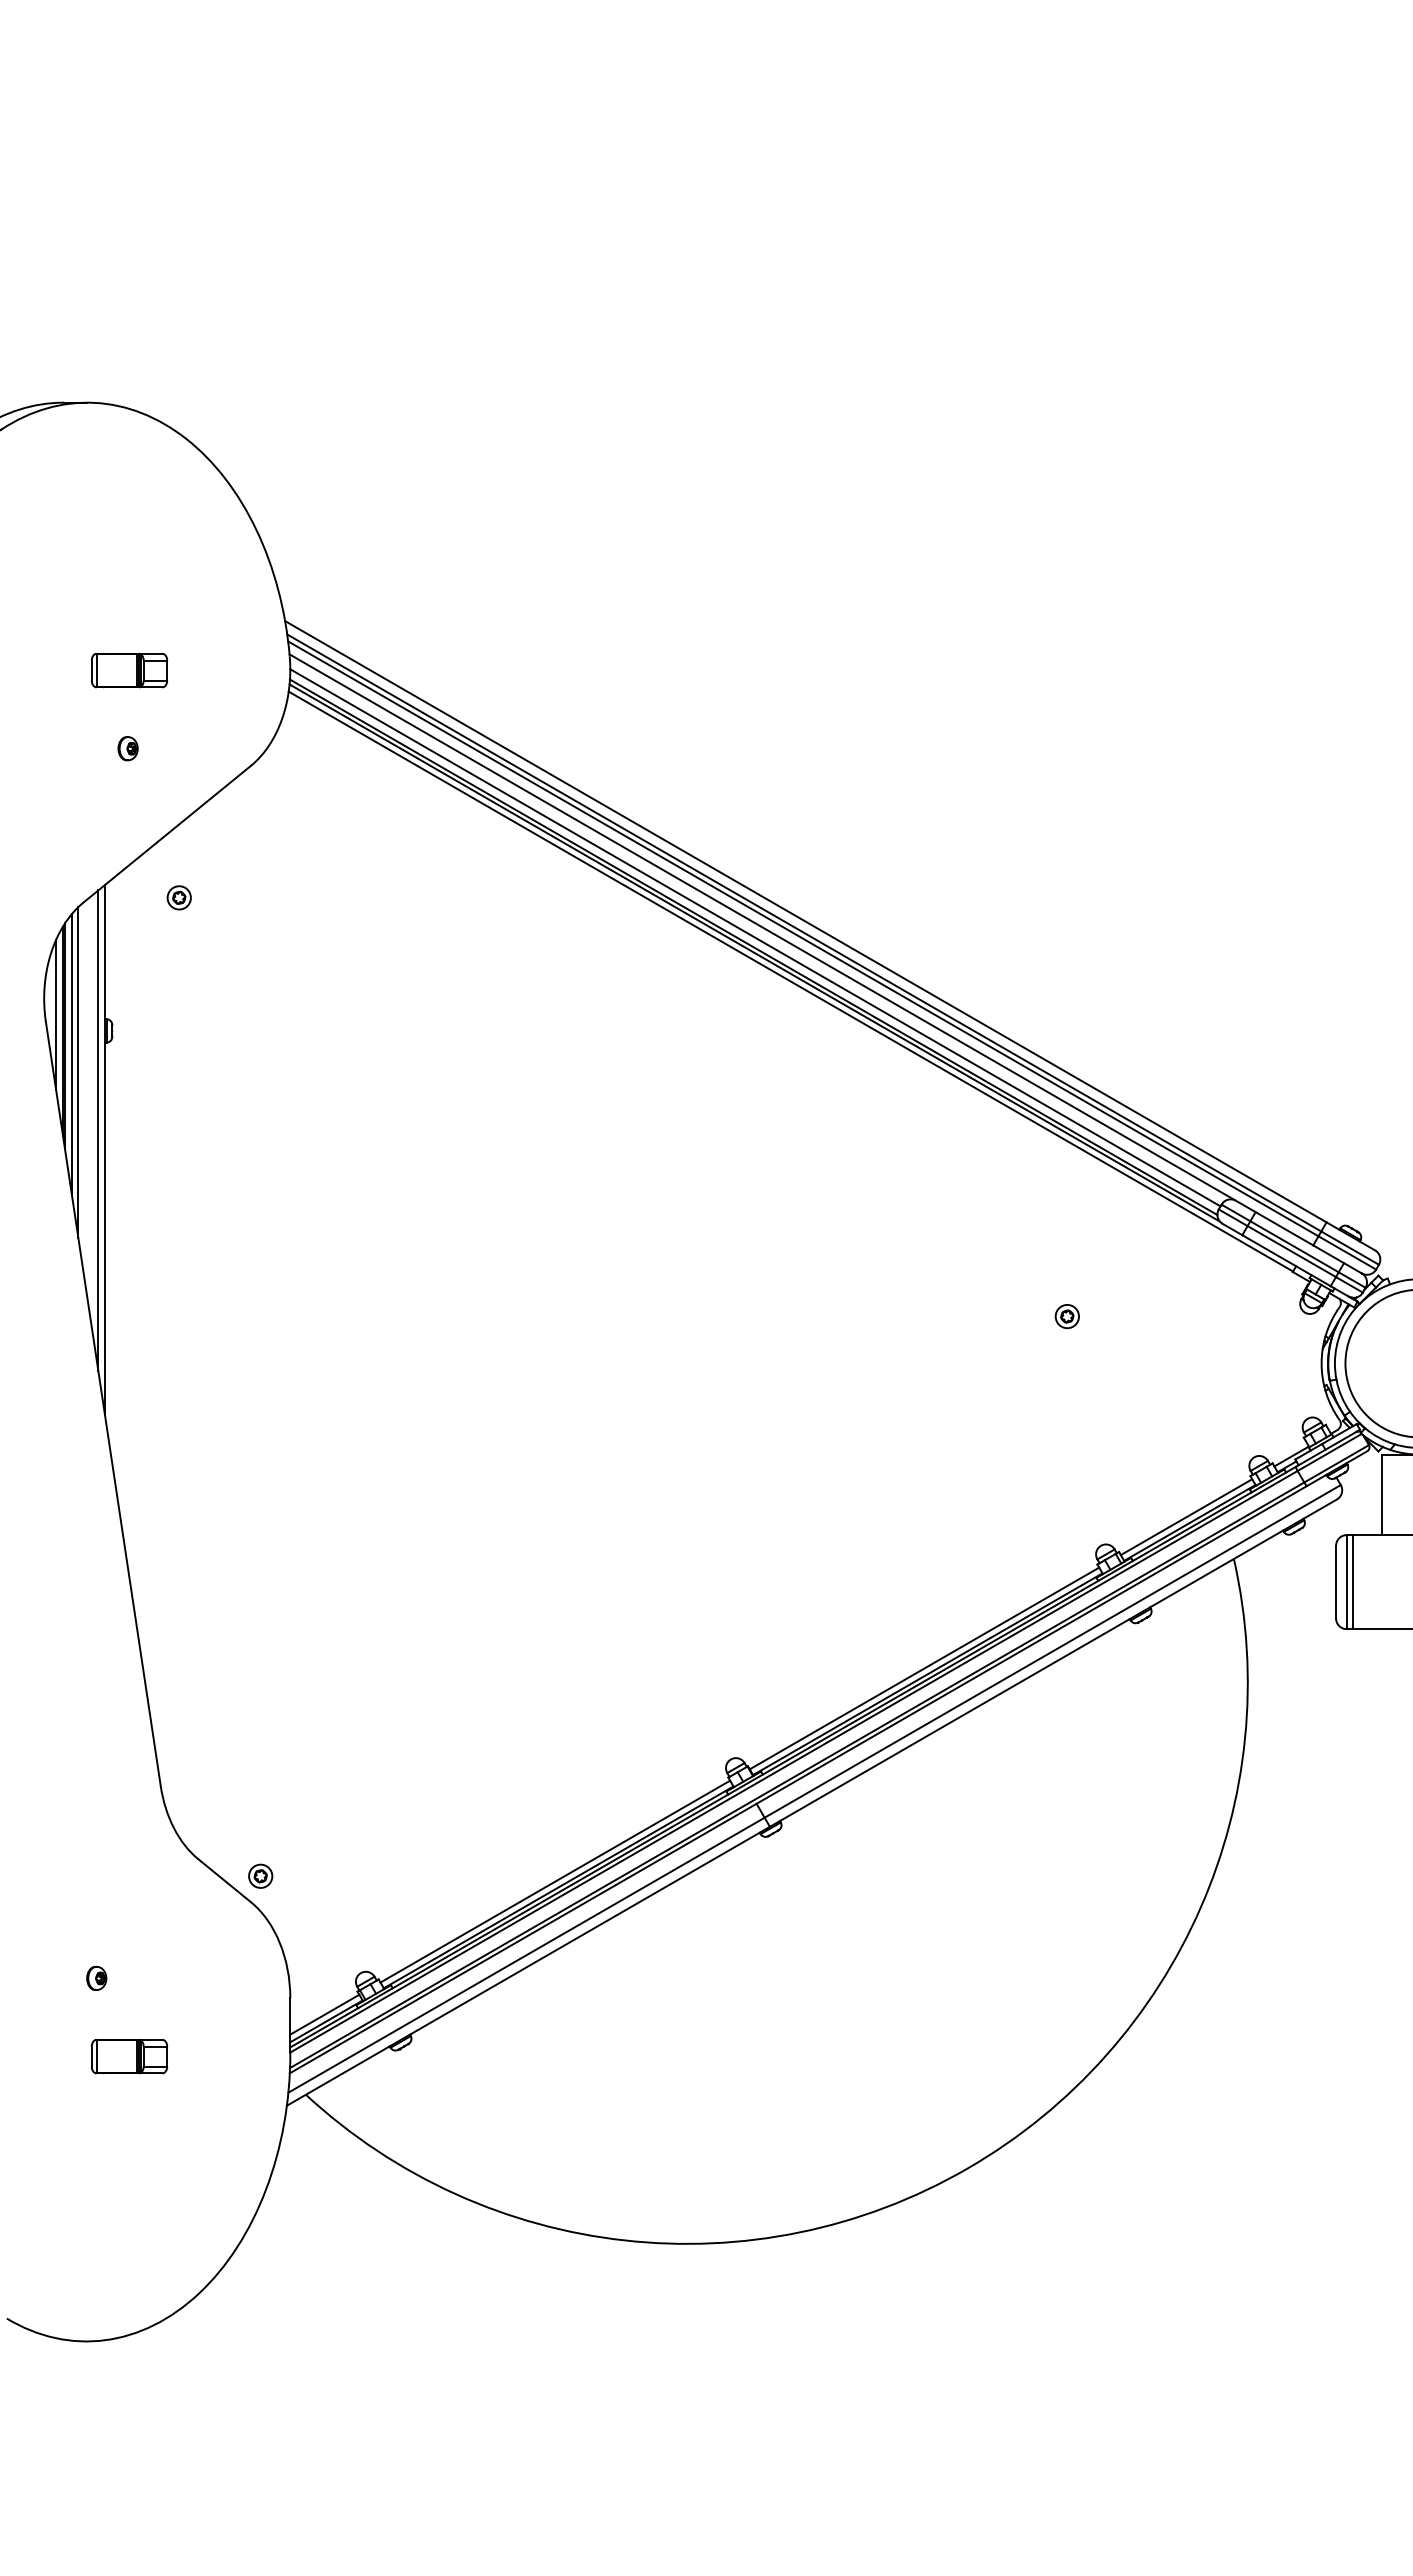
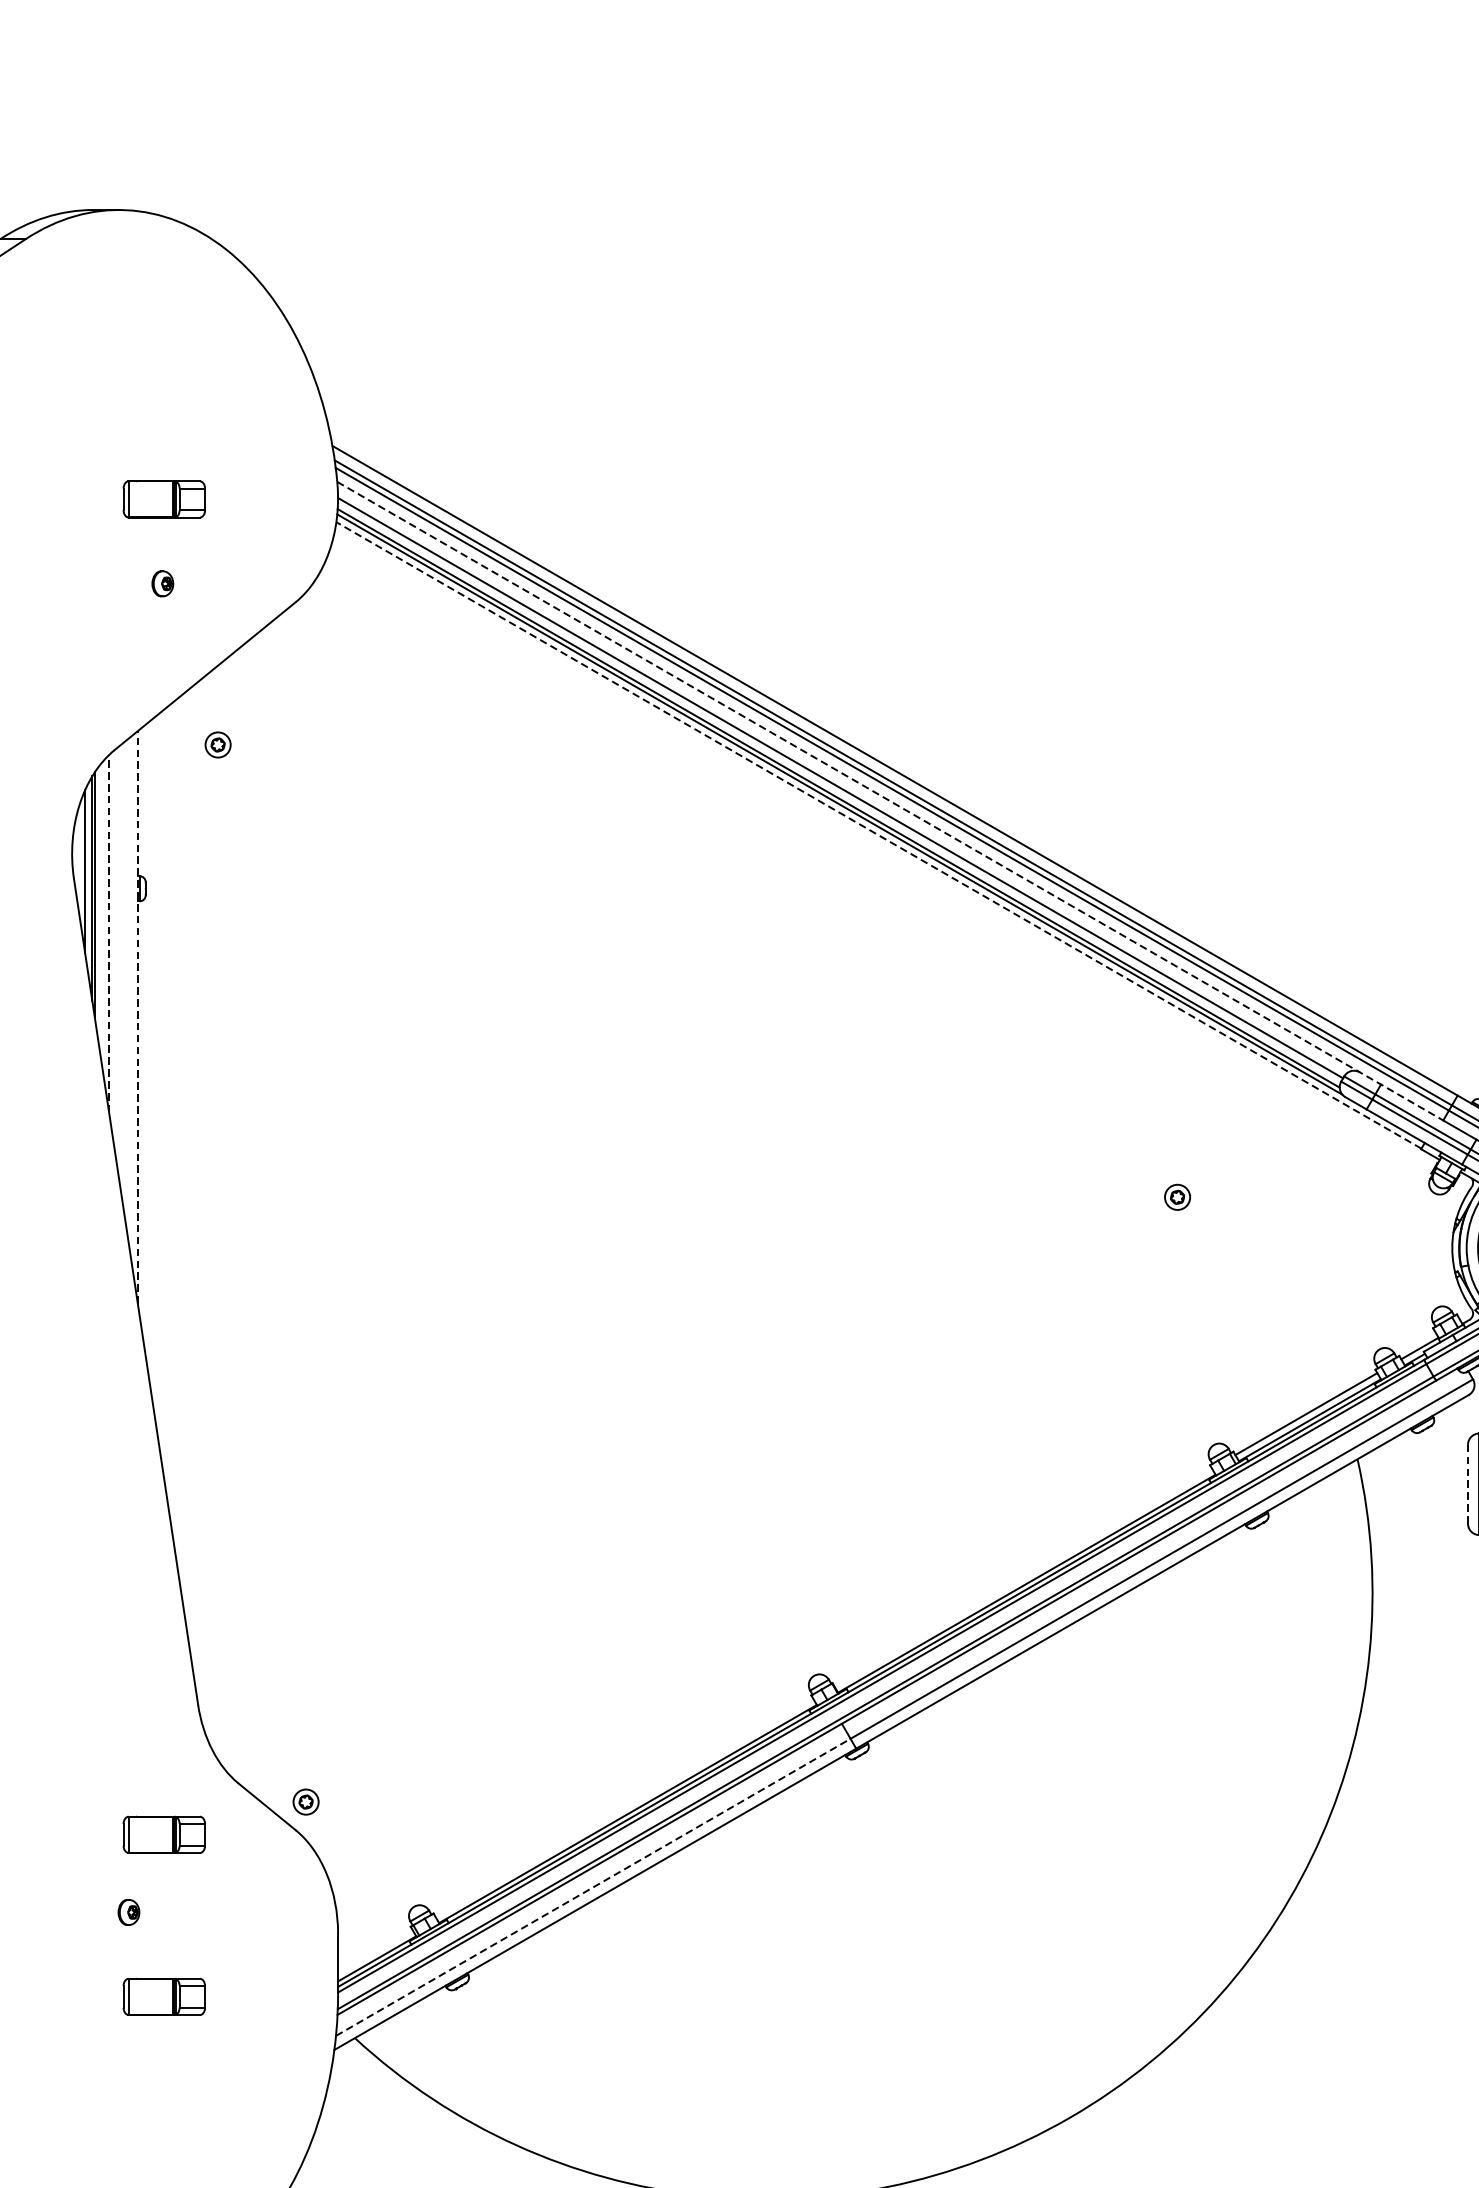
line: (801, 950) -> (890, 801), solid -> dashed
line: (790, 981) -> (878, 835), solid -> dashed
line: (71, 1053) -> (101, 913), removed
line: (78, 1072) -> (109, 933), solid -> dashed
line: (98, 1130) -> (130, 996), removed
line: (104, 1149) -> (137, 1016), solid -> dashed
line: (1336, 1581) -> (1468, 1483), solid -> dashed
line: (924, 1668) -> (1023, 1577), removed
line: (555, 1881) -> (624, 1807), removed
part: (129, 1906) -> (164, 1834), added
line: (526, 1955) -> (593, 1887), solid -> dashed
line: (324, 2014) -> (375, 1951), removed

